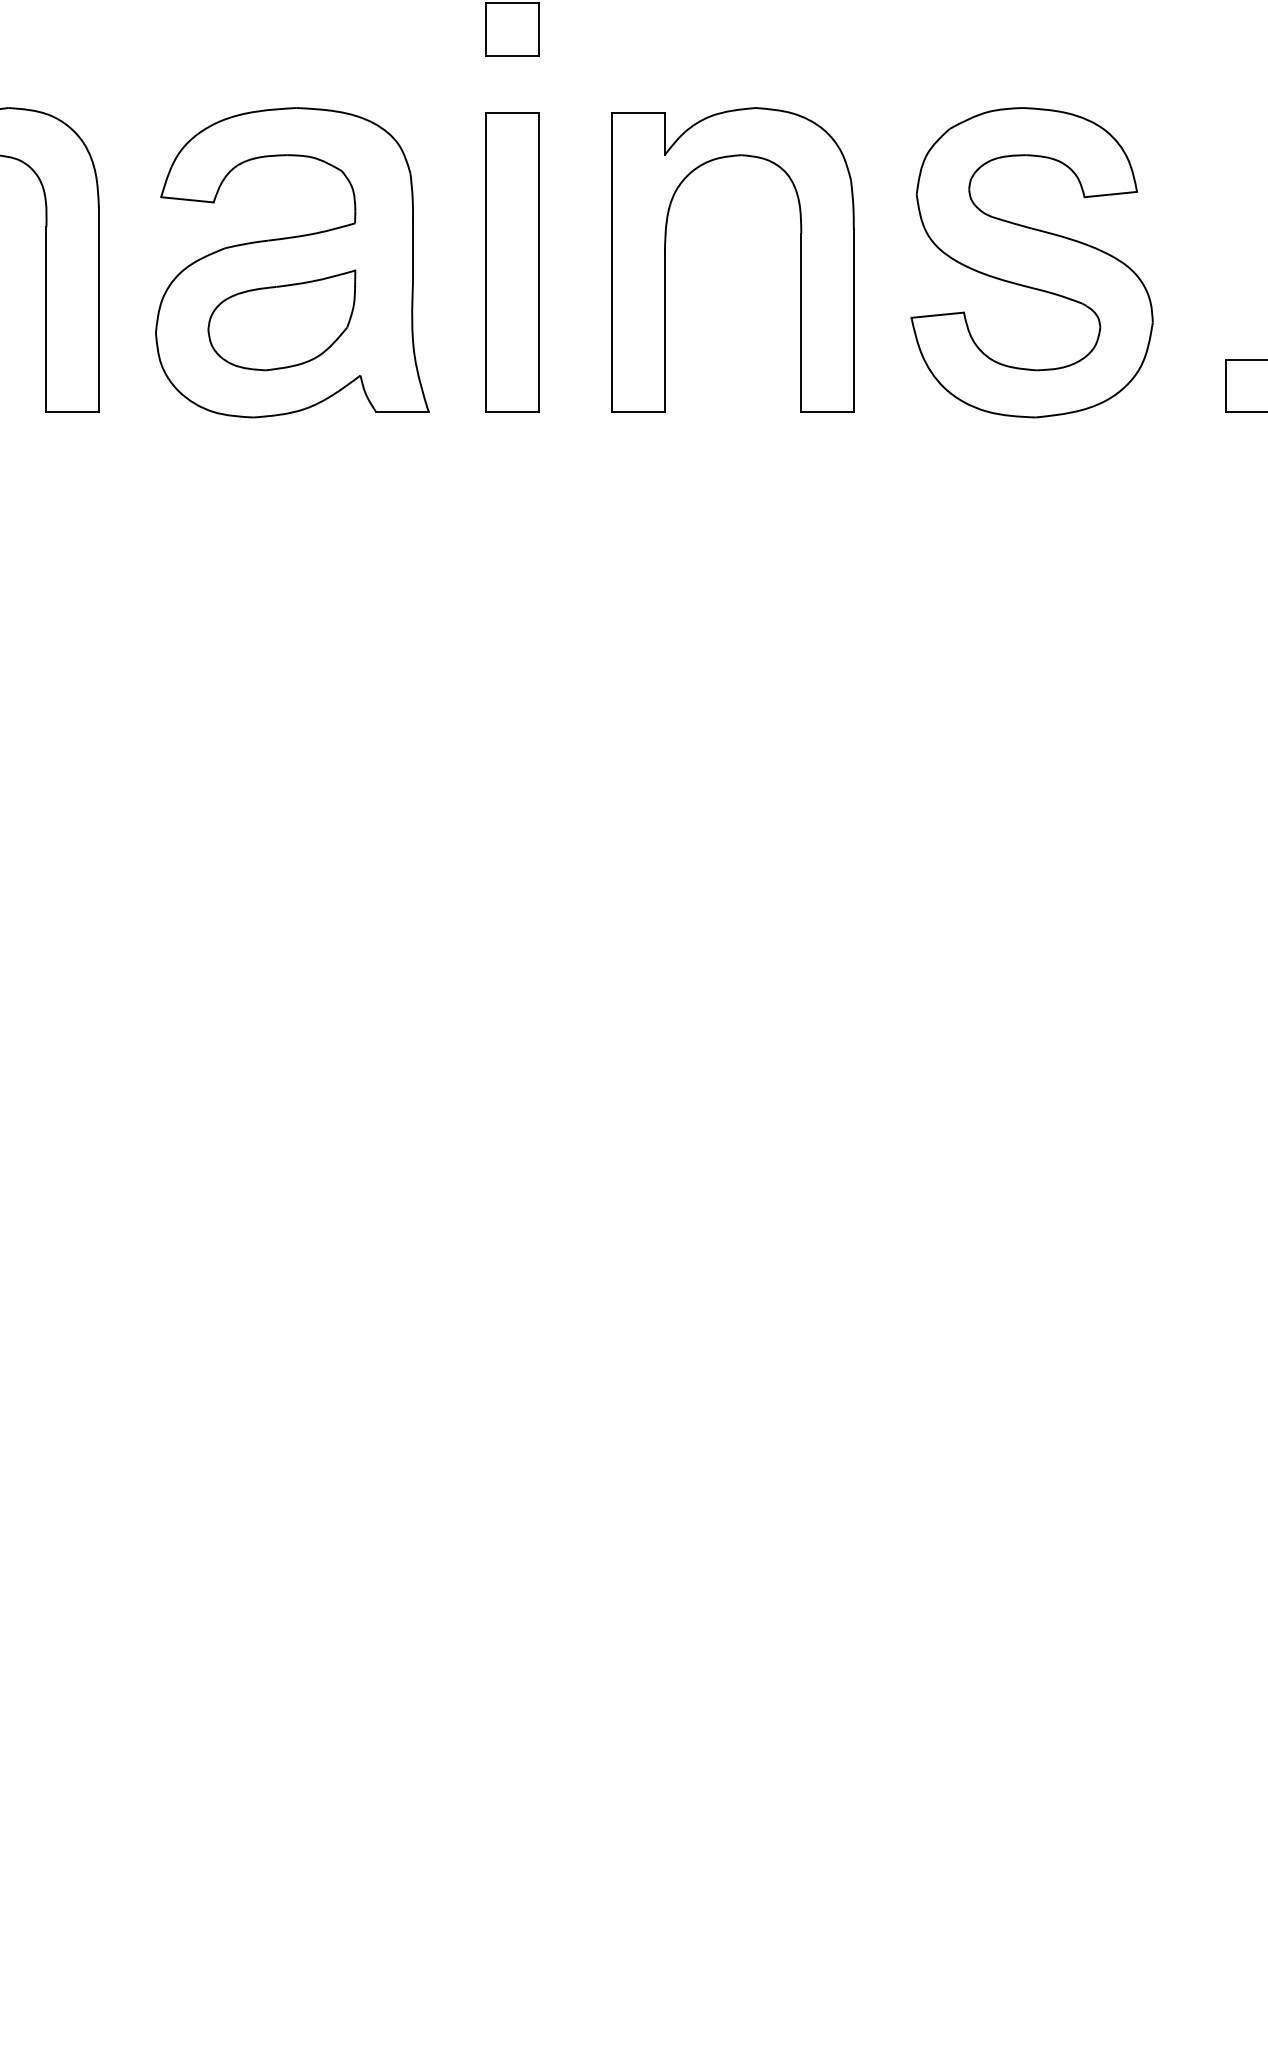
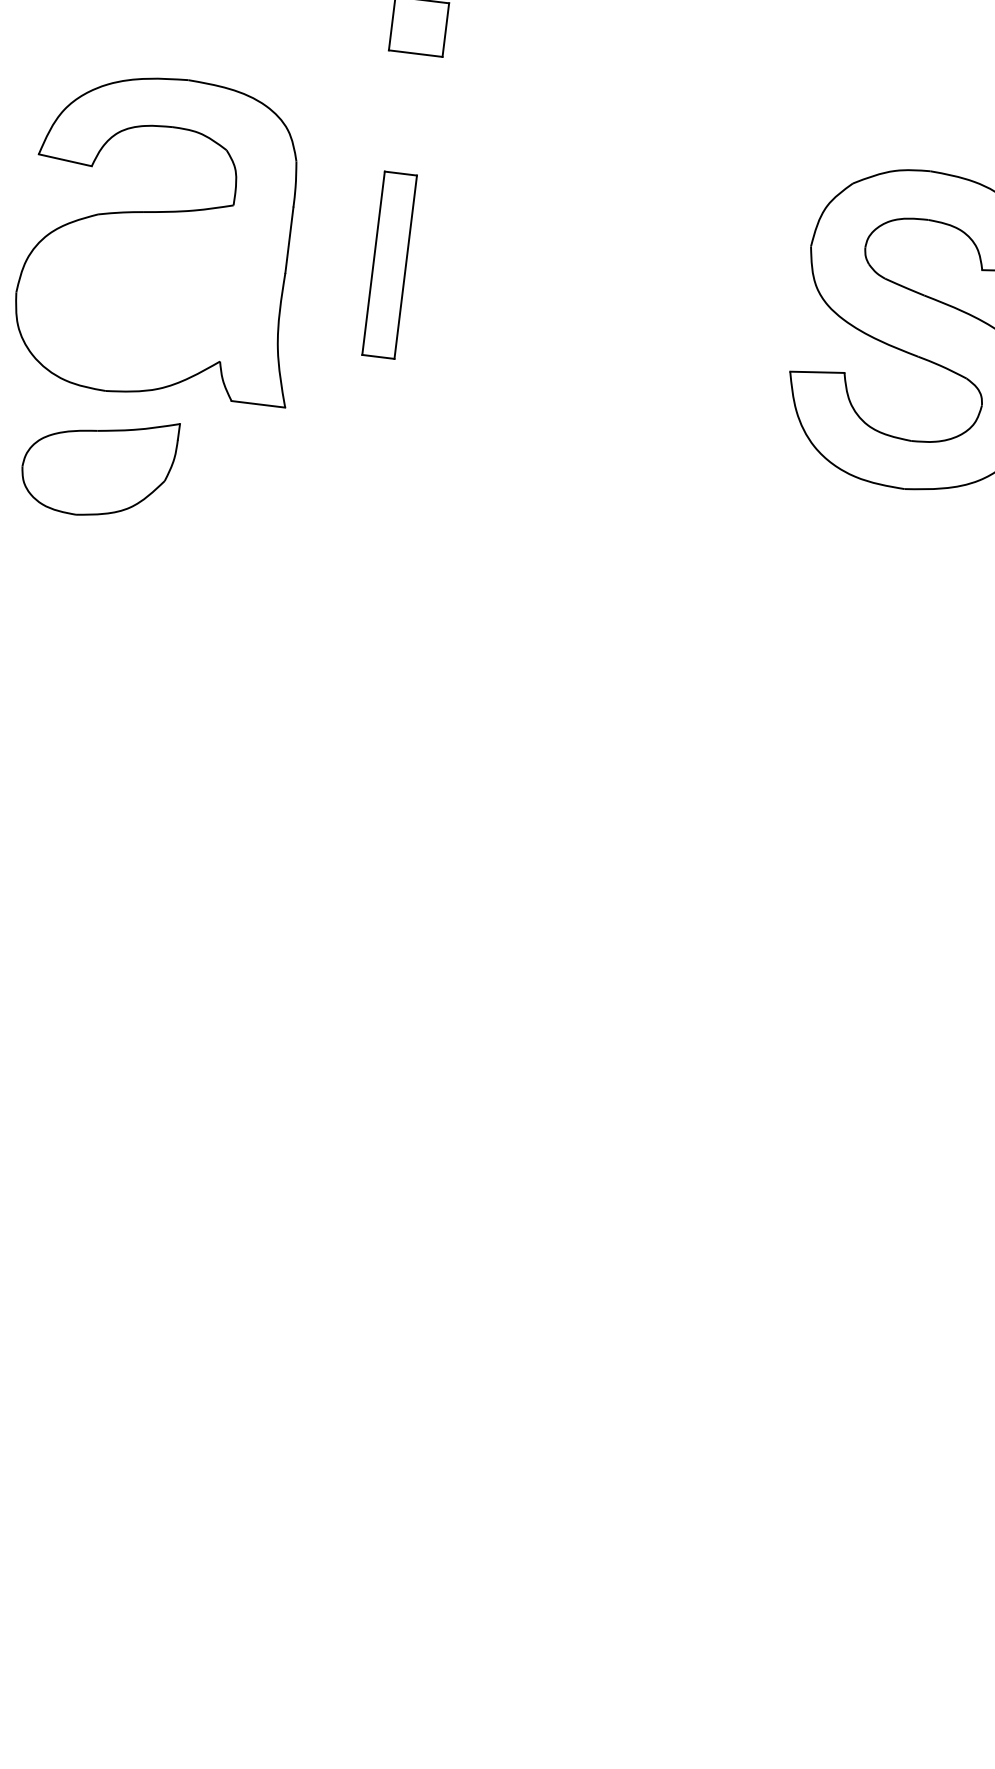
part: (665, 259) -> (546, 281), removed
part: (512, 262) -> (389, 265), size x0.6
part: (281, 320) -> (98, 465), moved

